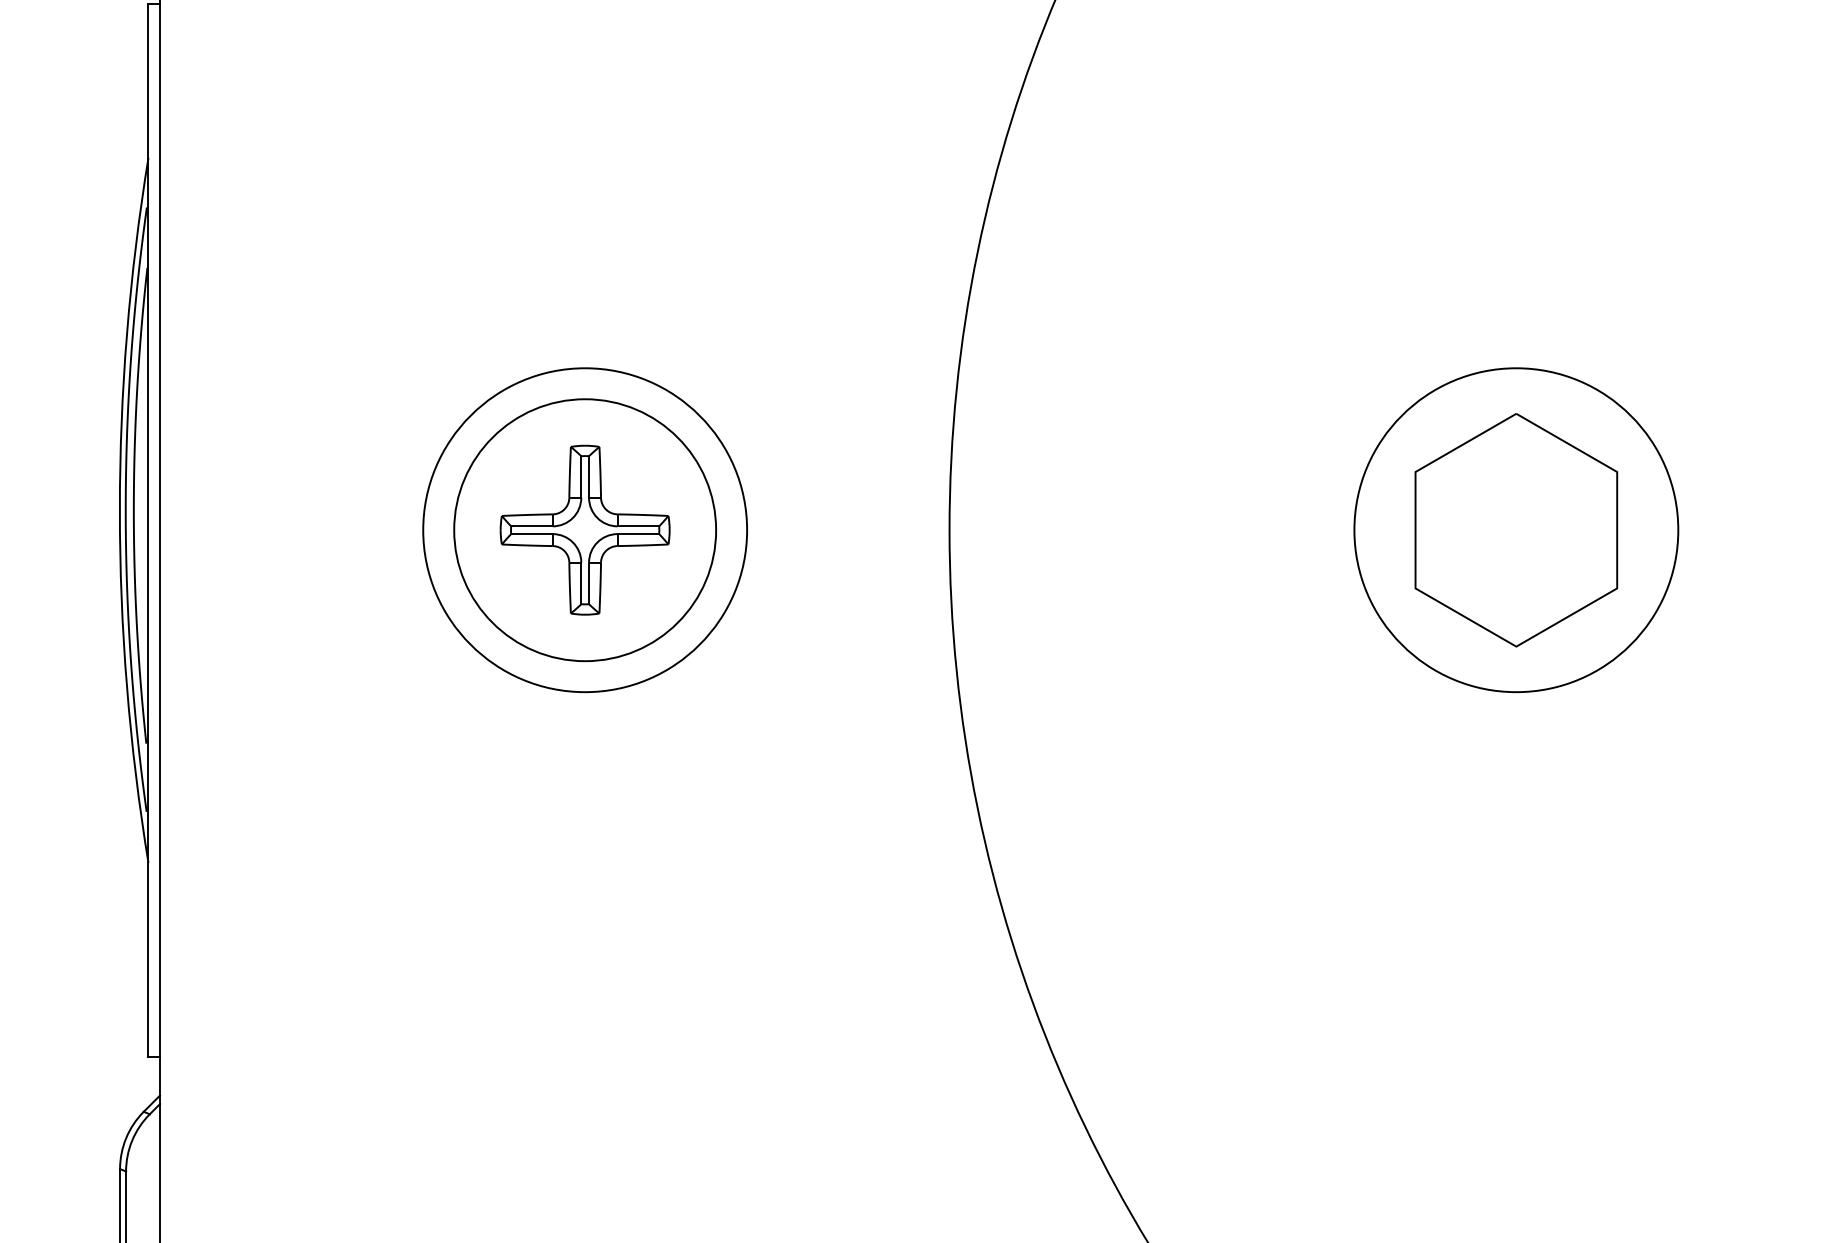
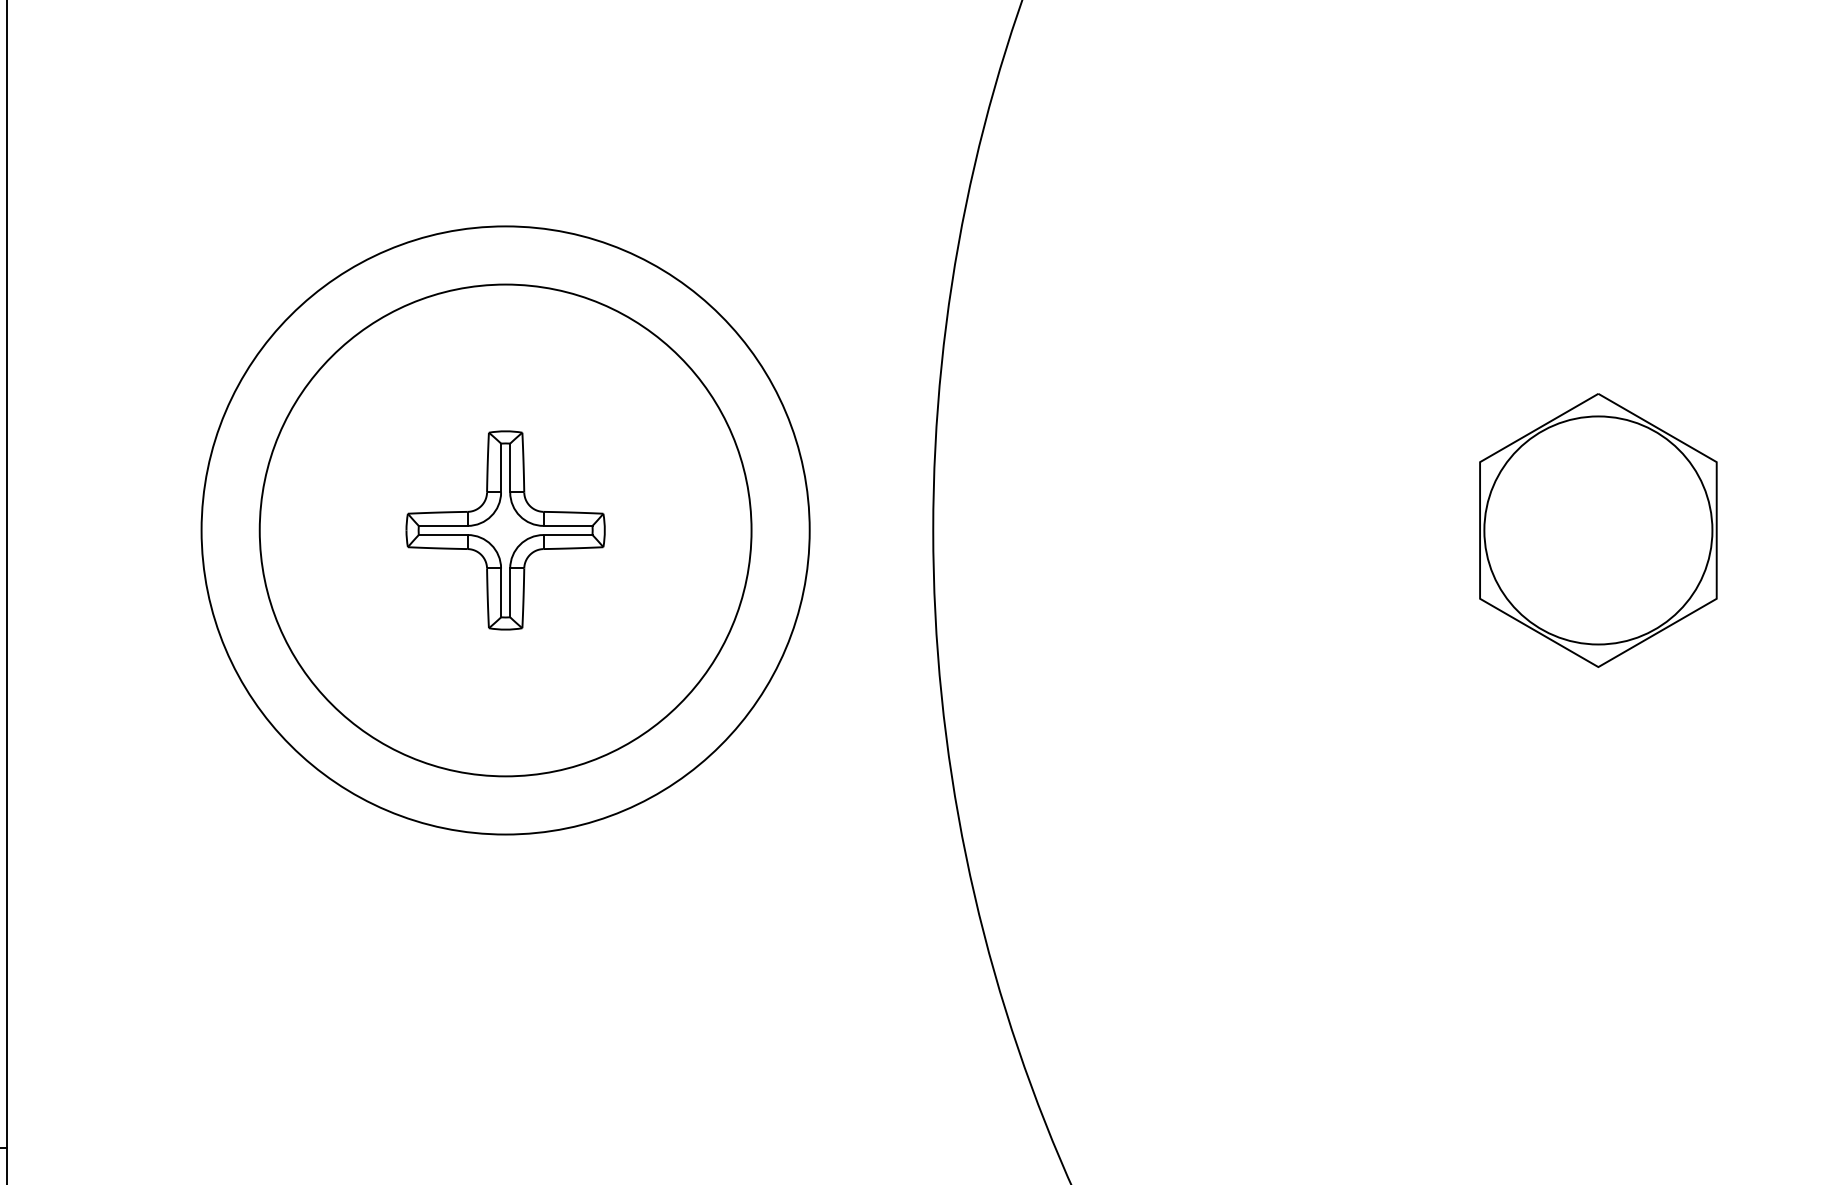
circle: (585, 530) -> (506, 530), size x1.6
circle: (585, 530) -> (506, 530), size x1.6
circle: (1516, 530) -> (1598, 530), size x0.6

